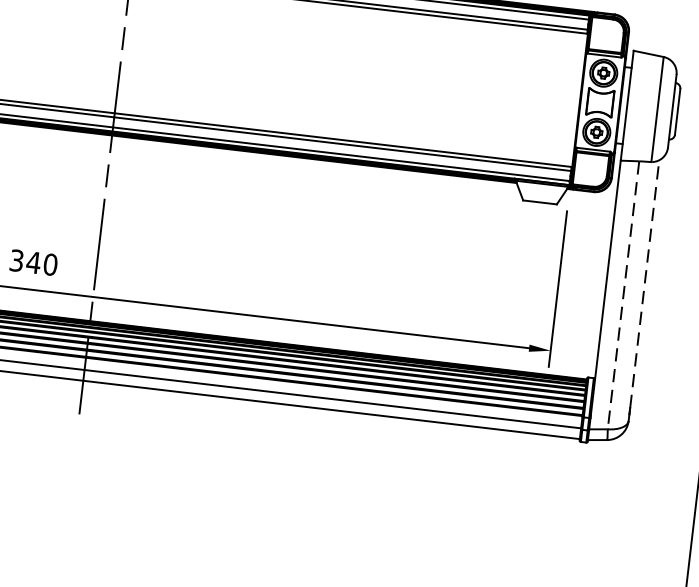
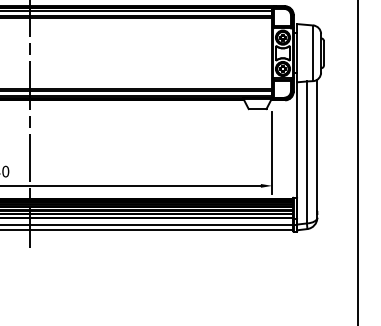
line: (645, 284) -> (317, 145), dashed -> solid
line: (622, 295) -> (306, 152), dashed -> solid

